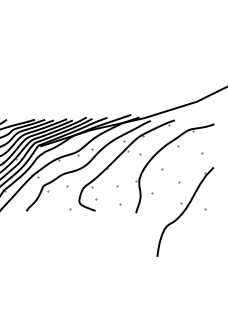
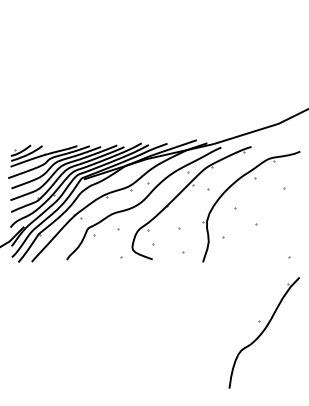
part: (184, 211) -> (263, 332), moved

